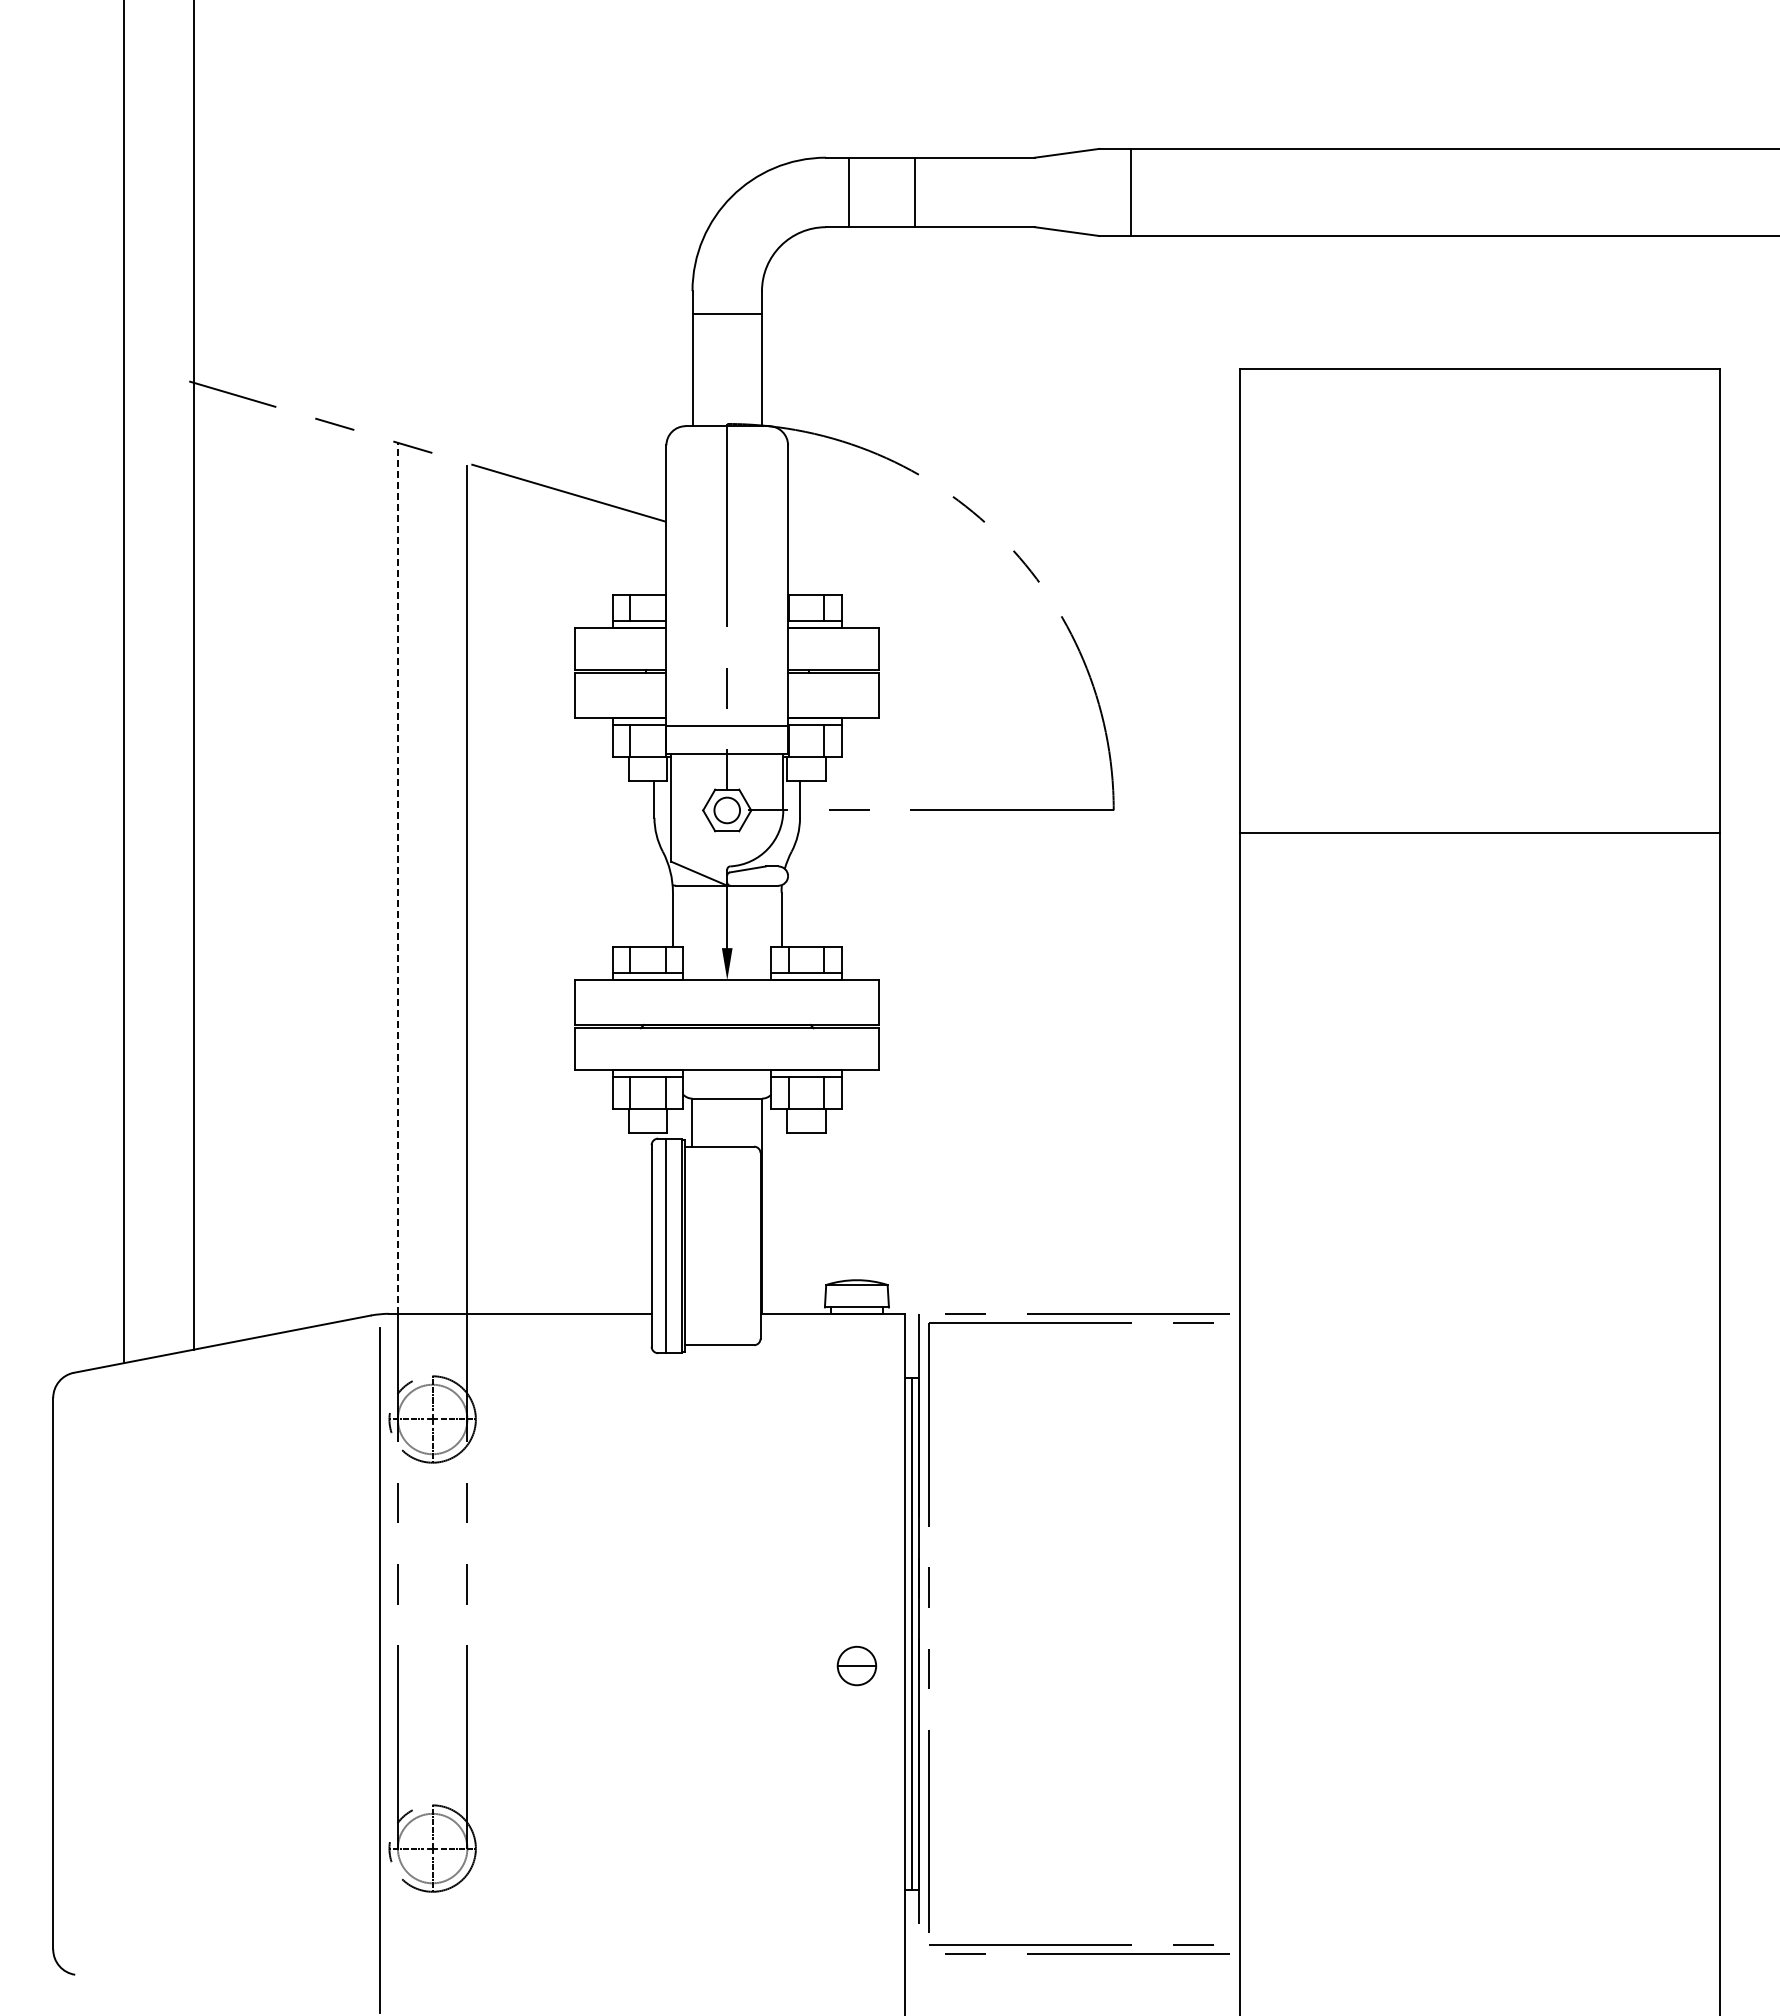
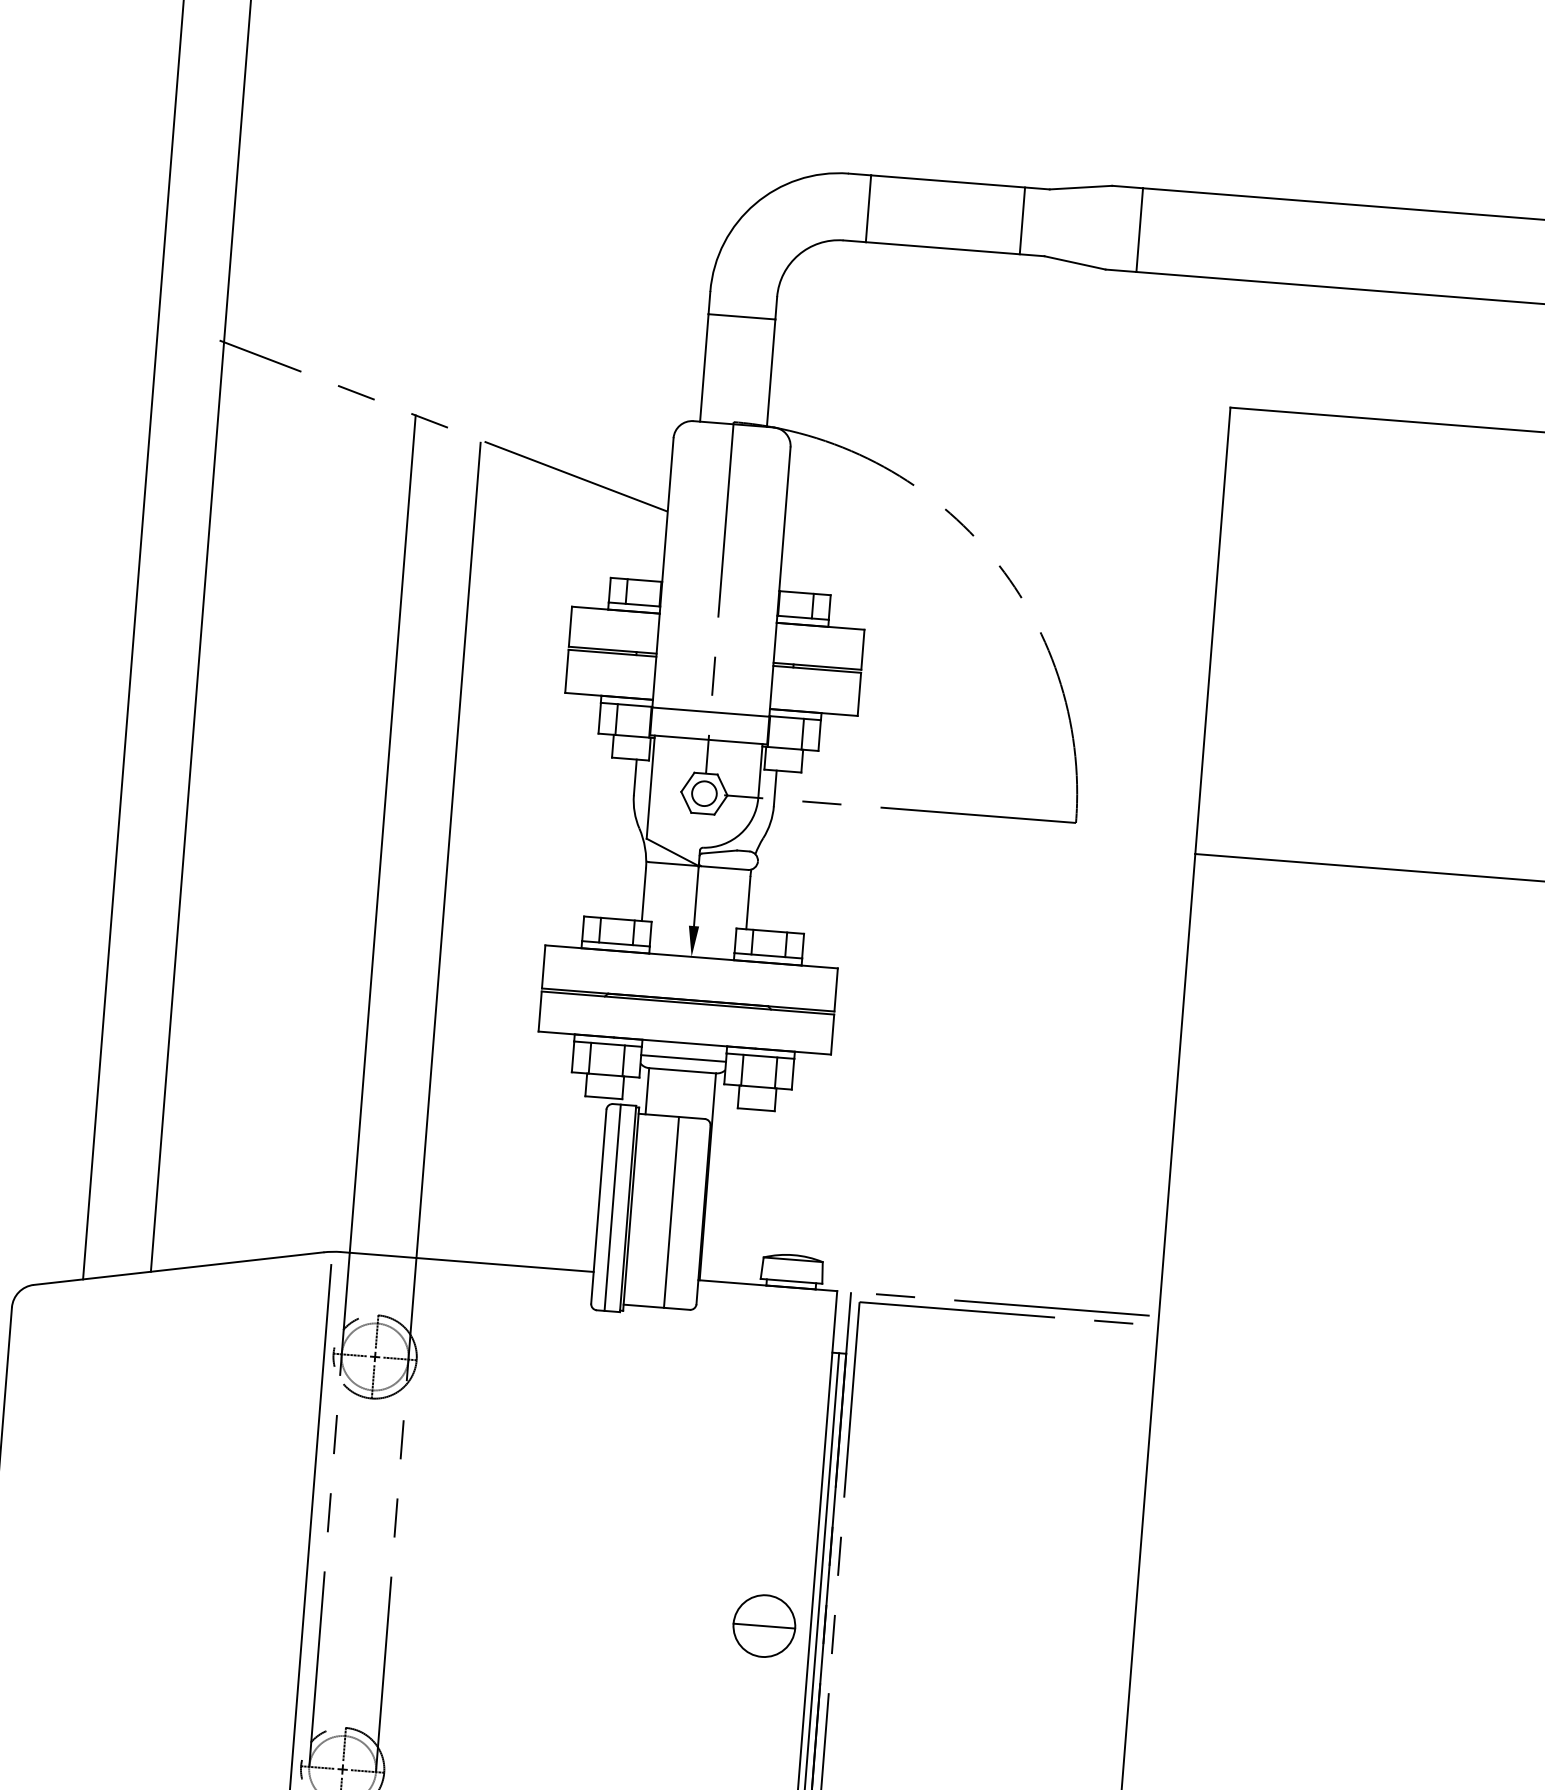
line: (915, 192) -> (1022, 220), moved
line: (397, 877) -> (382, 833), dashed -> solid
line: (727, 1085) -> (683, 1058), added
line: (727, 1245) -> (671, 1211), added
part: (856, 1665) -> (764, 1625), size x1.67

